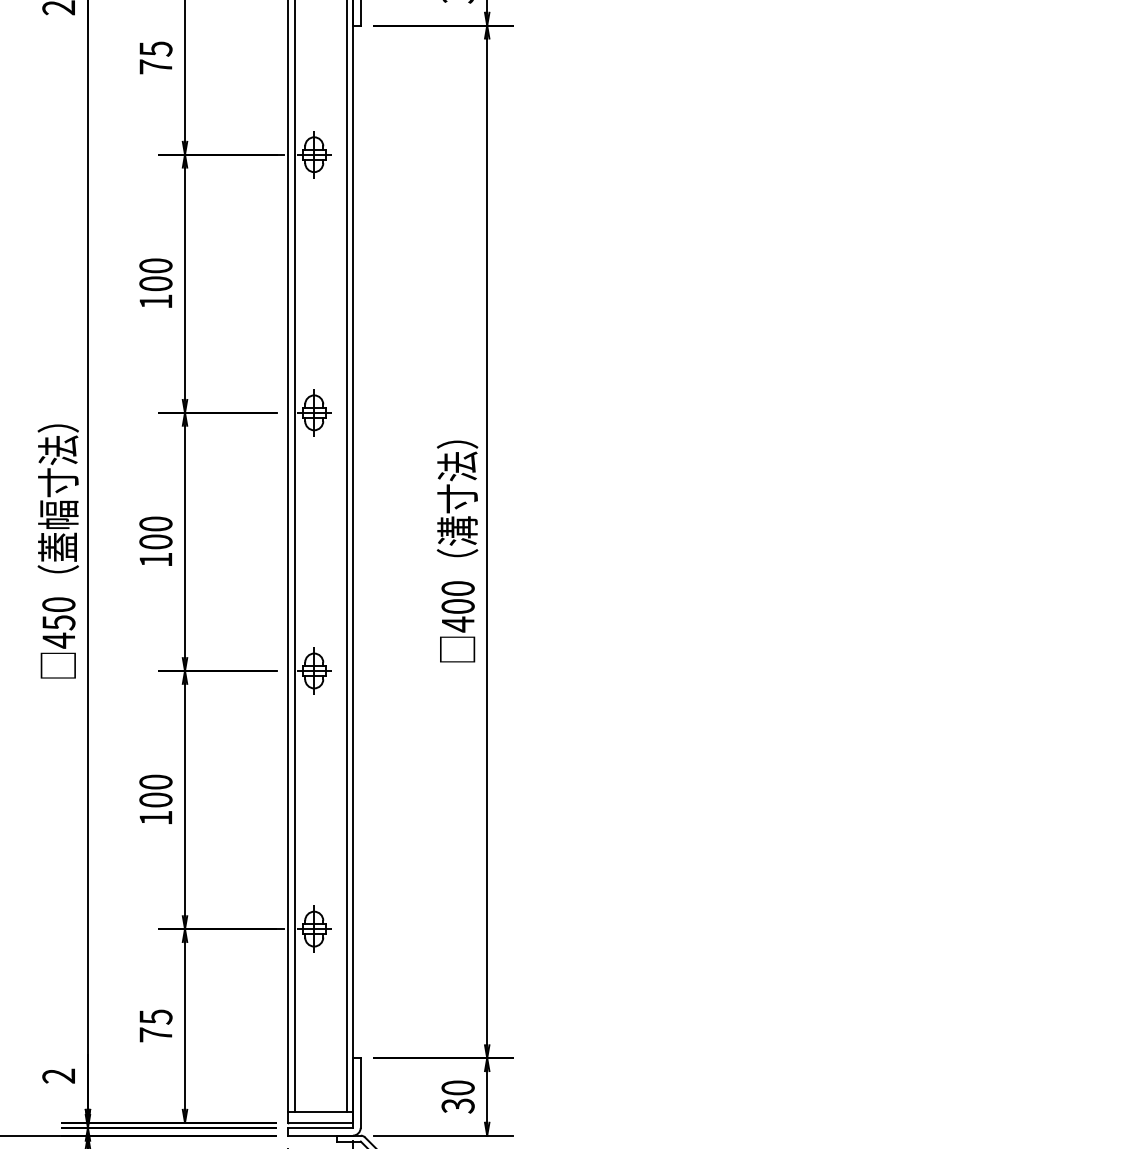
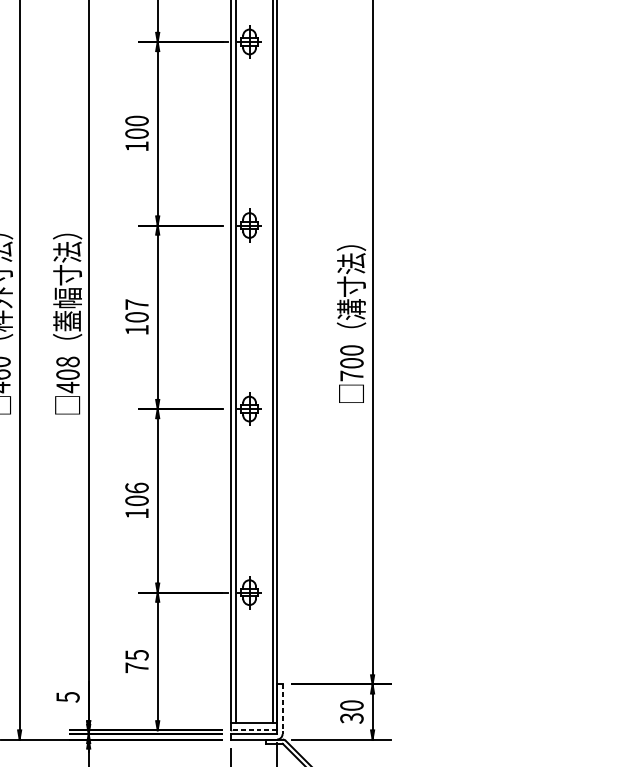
text: (155, 523) -> (136, 304), 100 -> 107
text: (58, 613) -> (67, 368), 450 -> 408
text: (458, 624) -> (352, 376), 400 -> 700
text: (155, 781) -> (136, 487), 100 -> 106
text: (58, 1075) -> (67, 696), 2 -> 5
line: (360, 1093) -> (282, 709), solid -> dashed
line: (320, 1122) -> (254, 730), solid -> dashed

